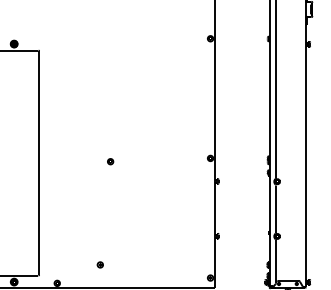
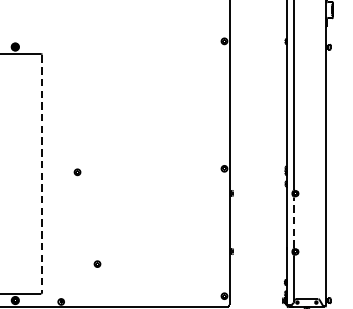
part: (110, 161) -> (77, 172), moved
line: (39, 163) -> (42, 174), solid -> dashed
line: (276, 209) -> (294, 223), solid -> dashed
part: (99, 264) -> (96, 263), moved

